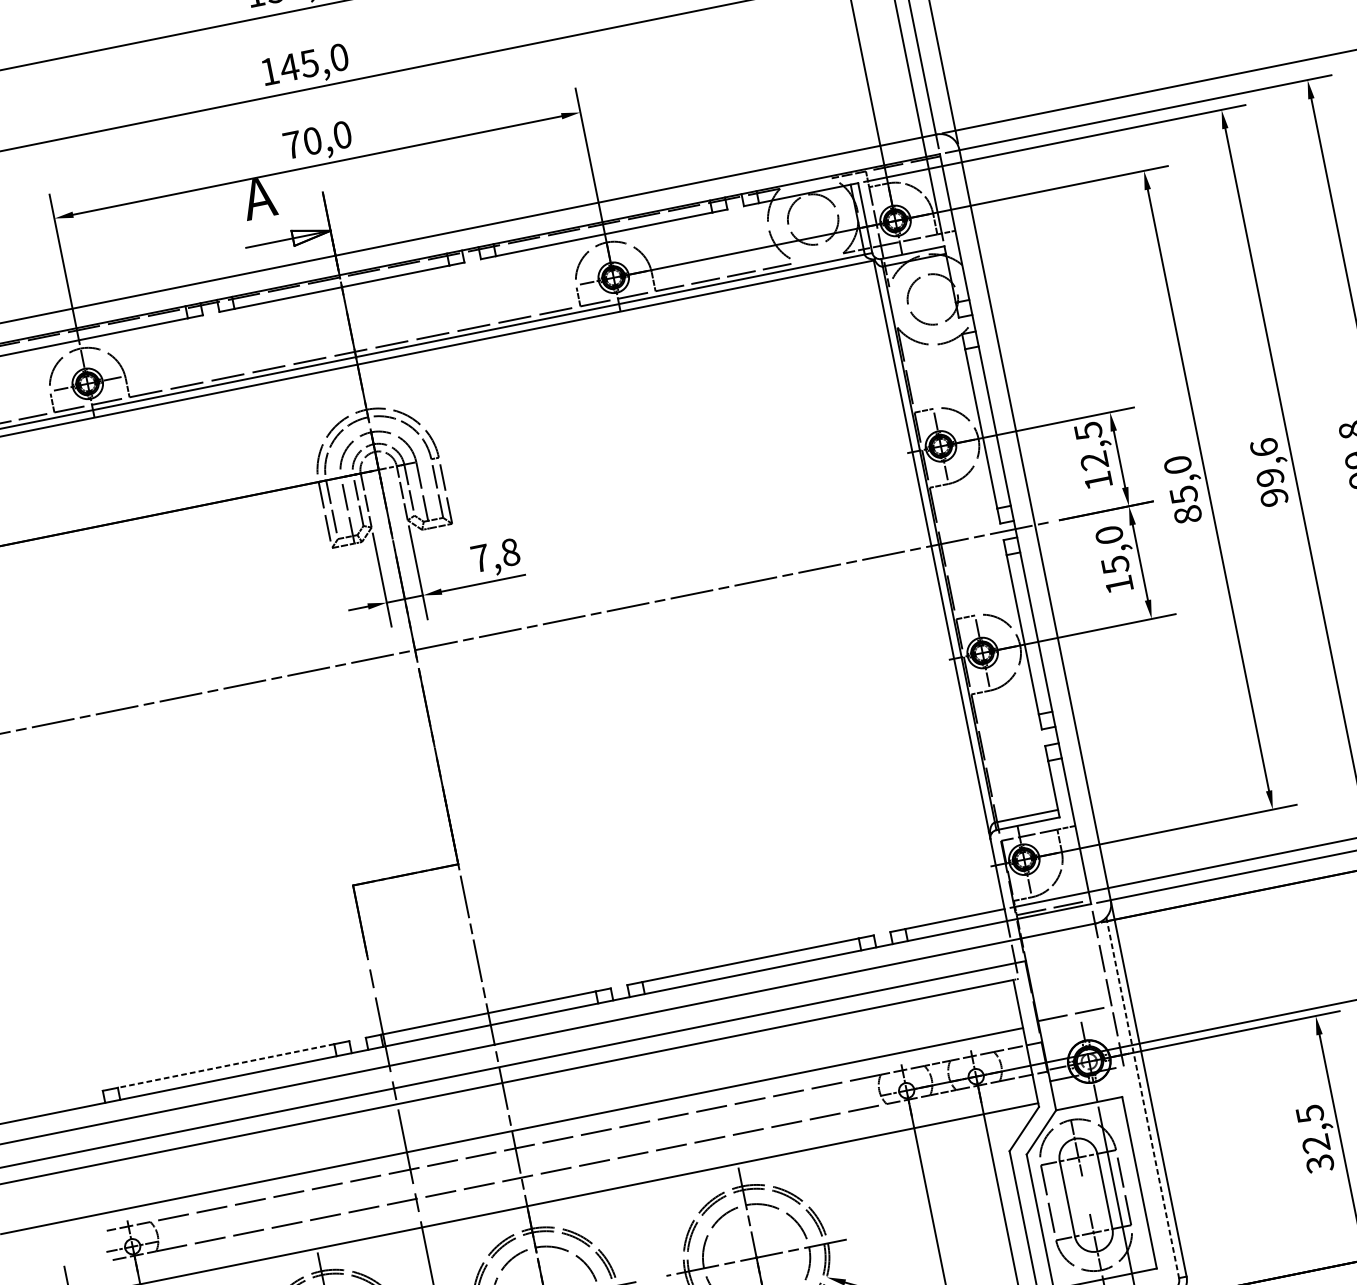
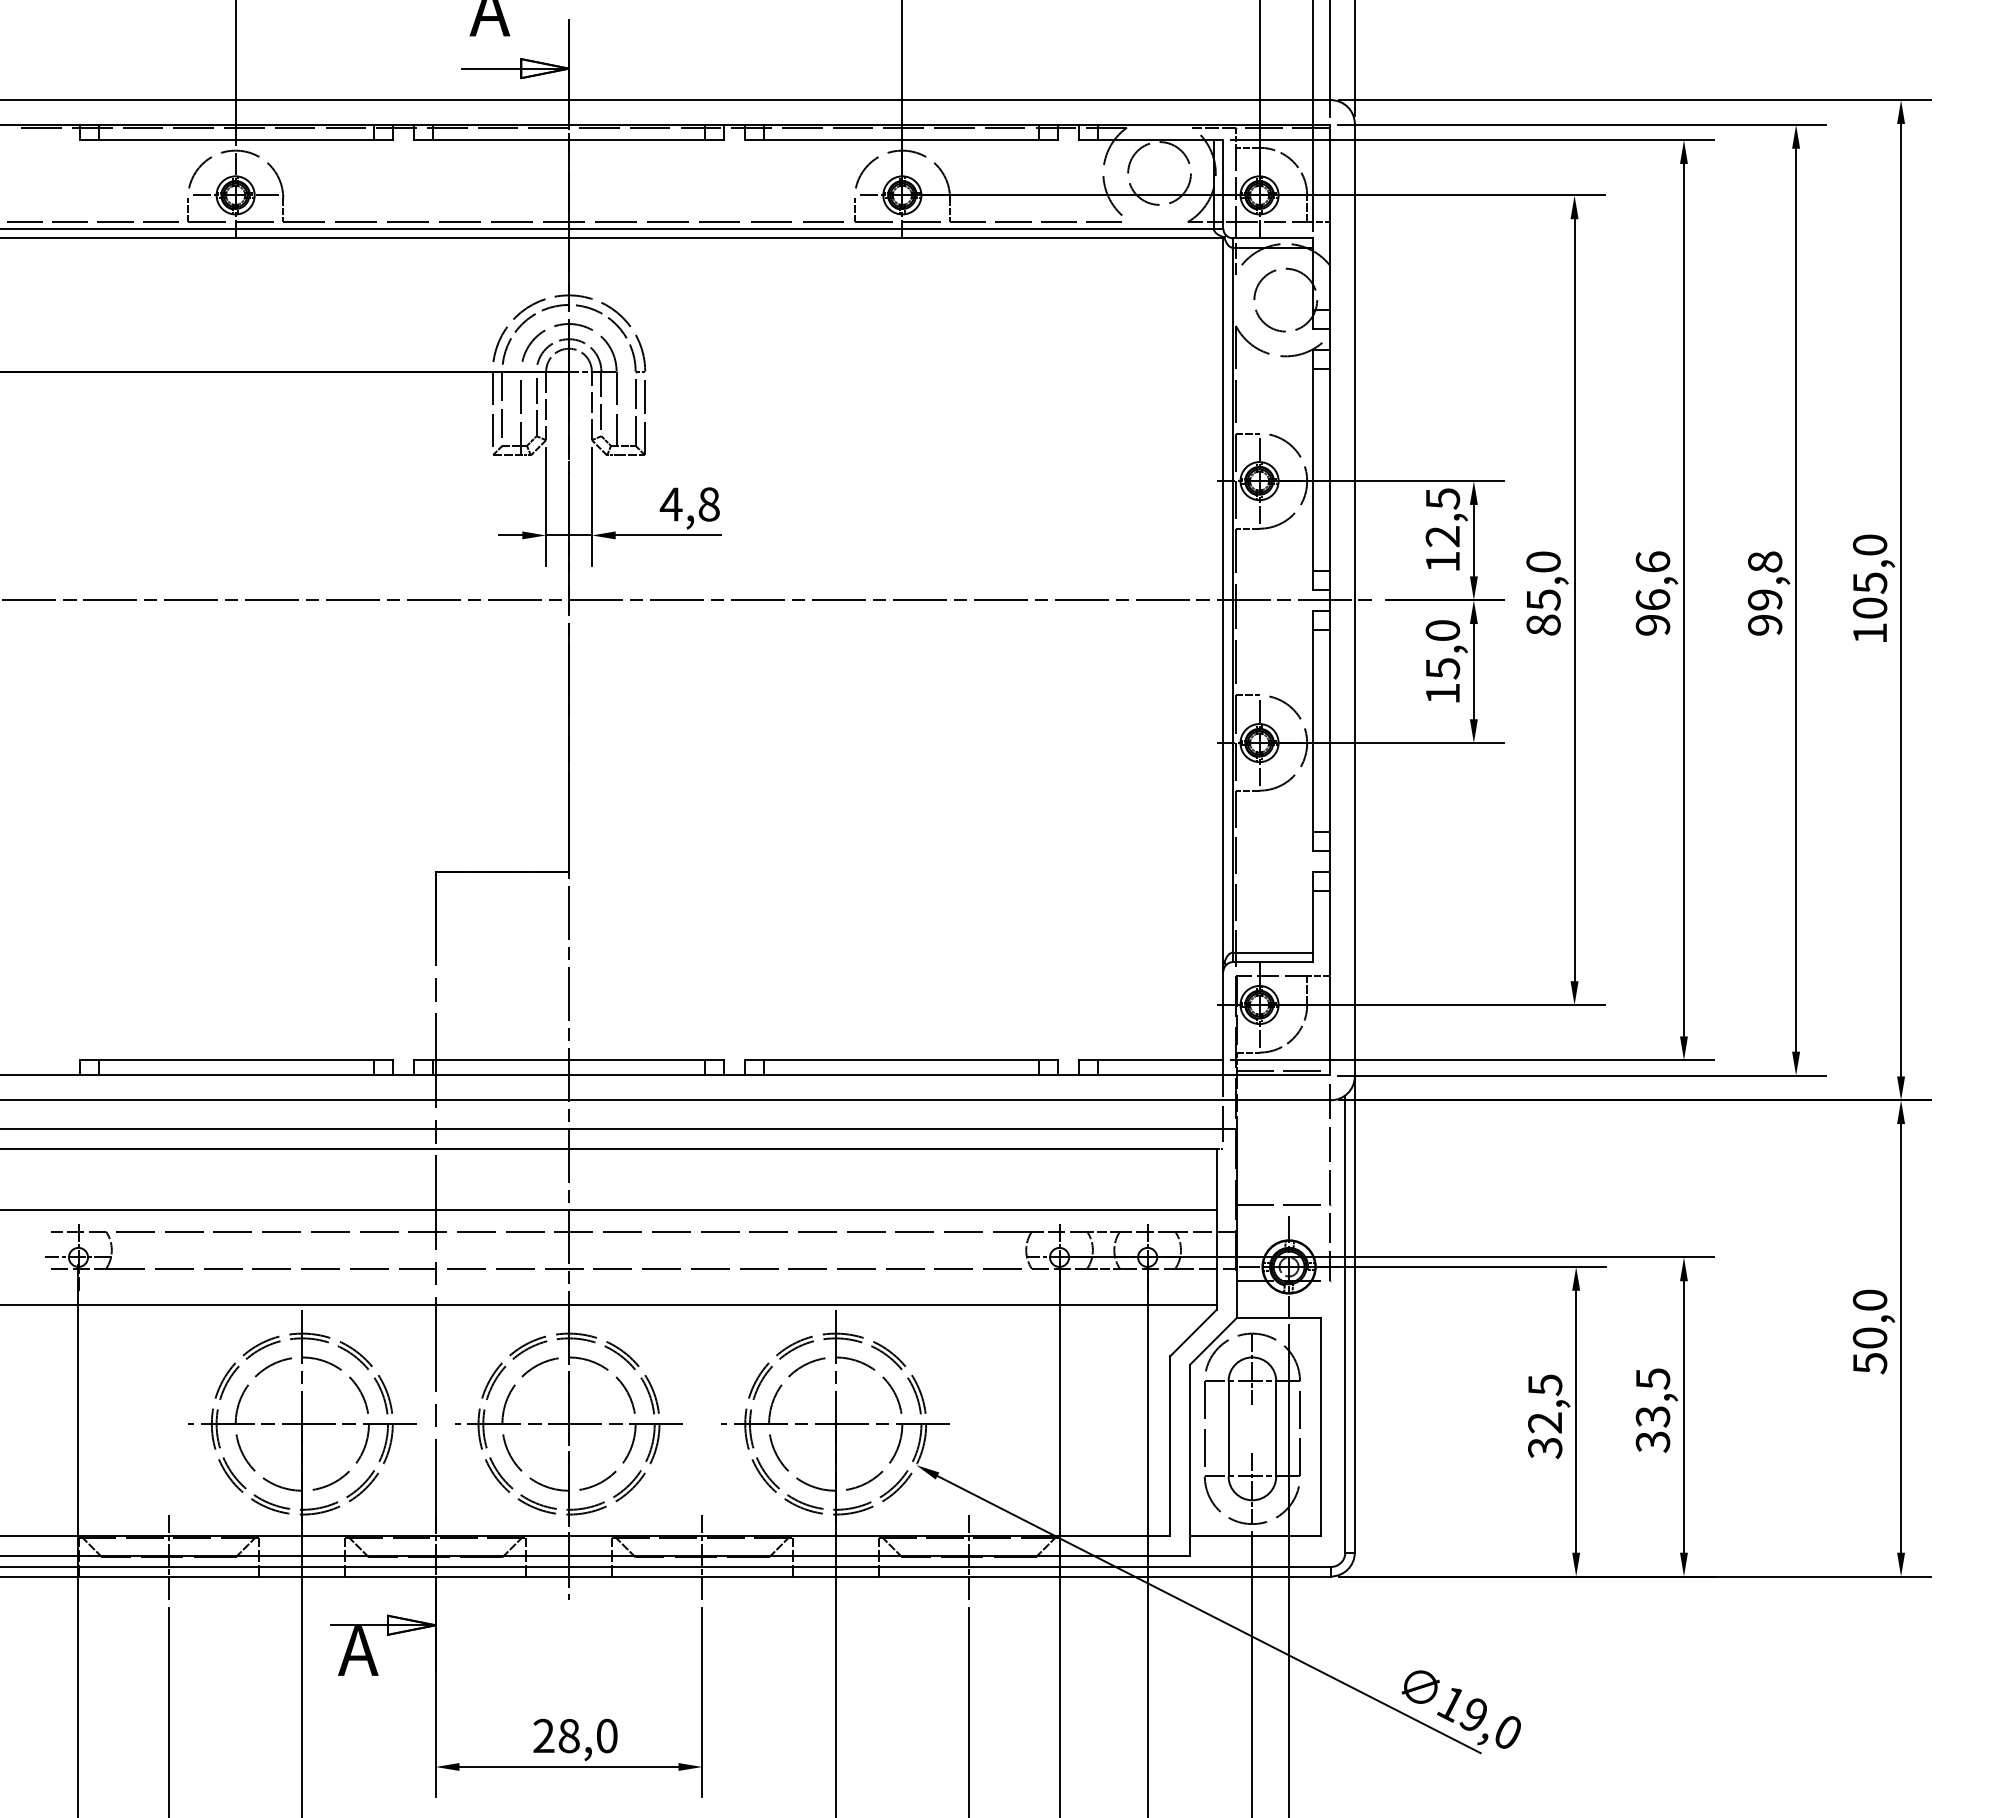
text: (1269, 477) -> (1652, 599), 99,6 -> 96,6
text: (479, 558) -> (670, 504), 7,8 -> 4,8
line: (226, 1066) -> (236, 1060), dashed -> solid
line: (1142, 1098) -> (1345, 1324), dashed -> solid

